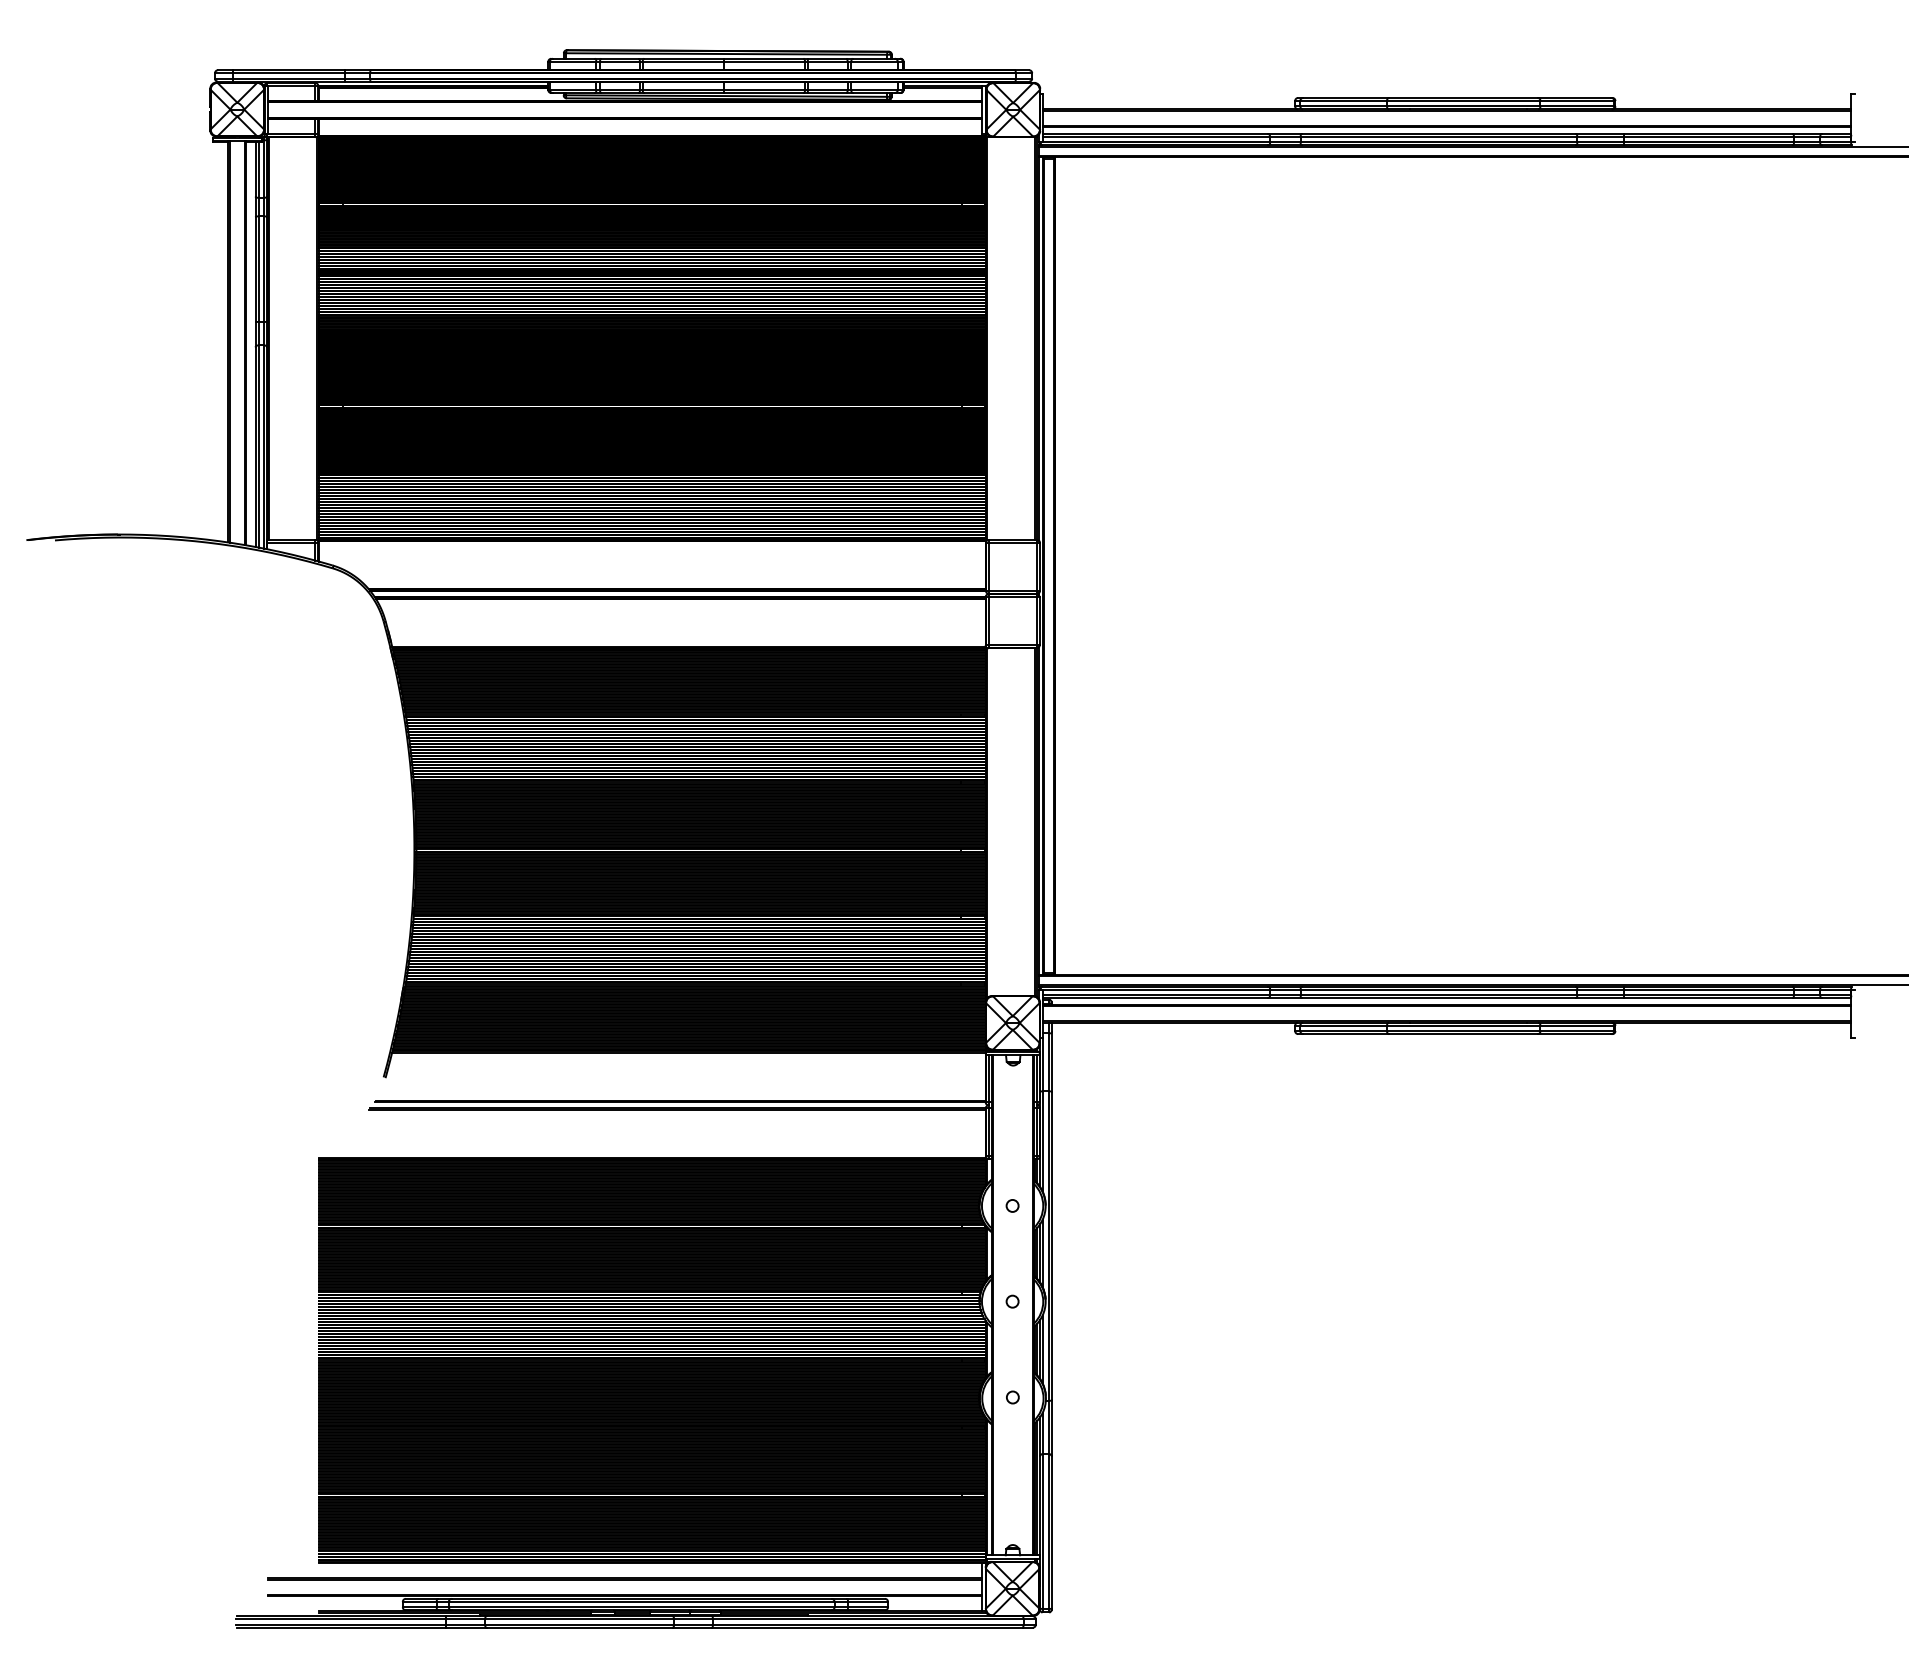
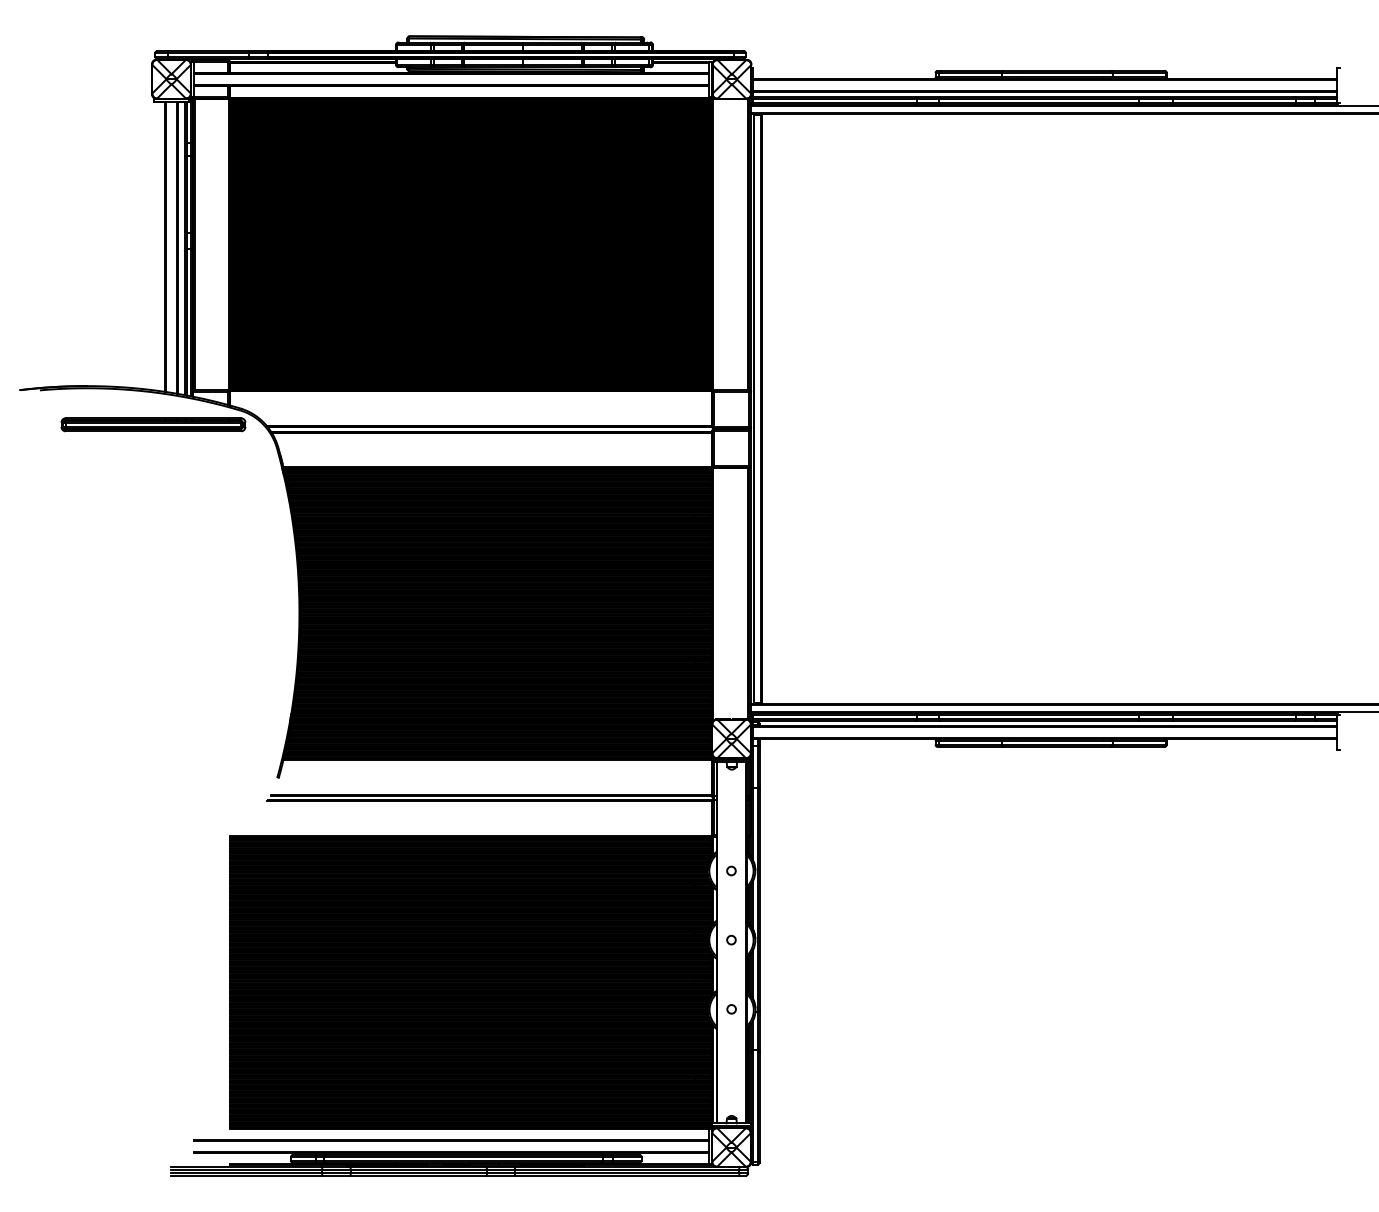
part: (212, 587) -> (153, 424), added

